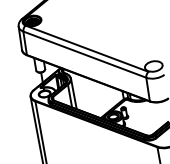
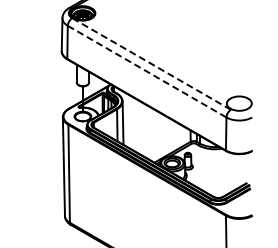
line: (87, 49) -> (151, 64), solid -> dashed
line: (85, 54) -> (147, 71), solid -> dashed

